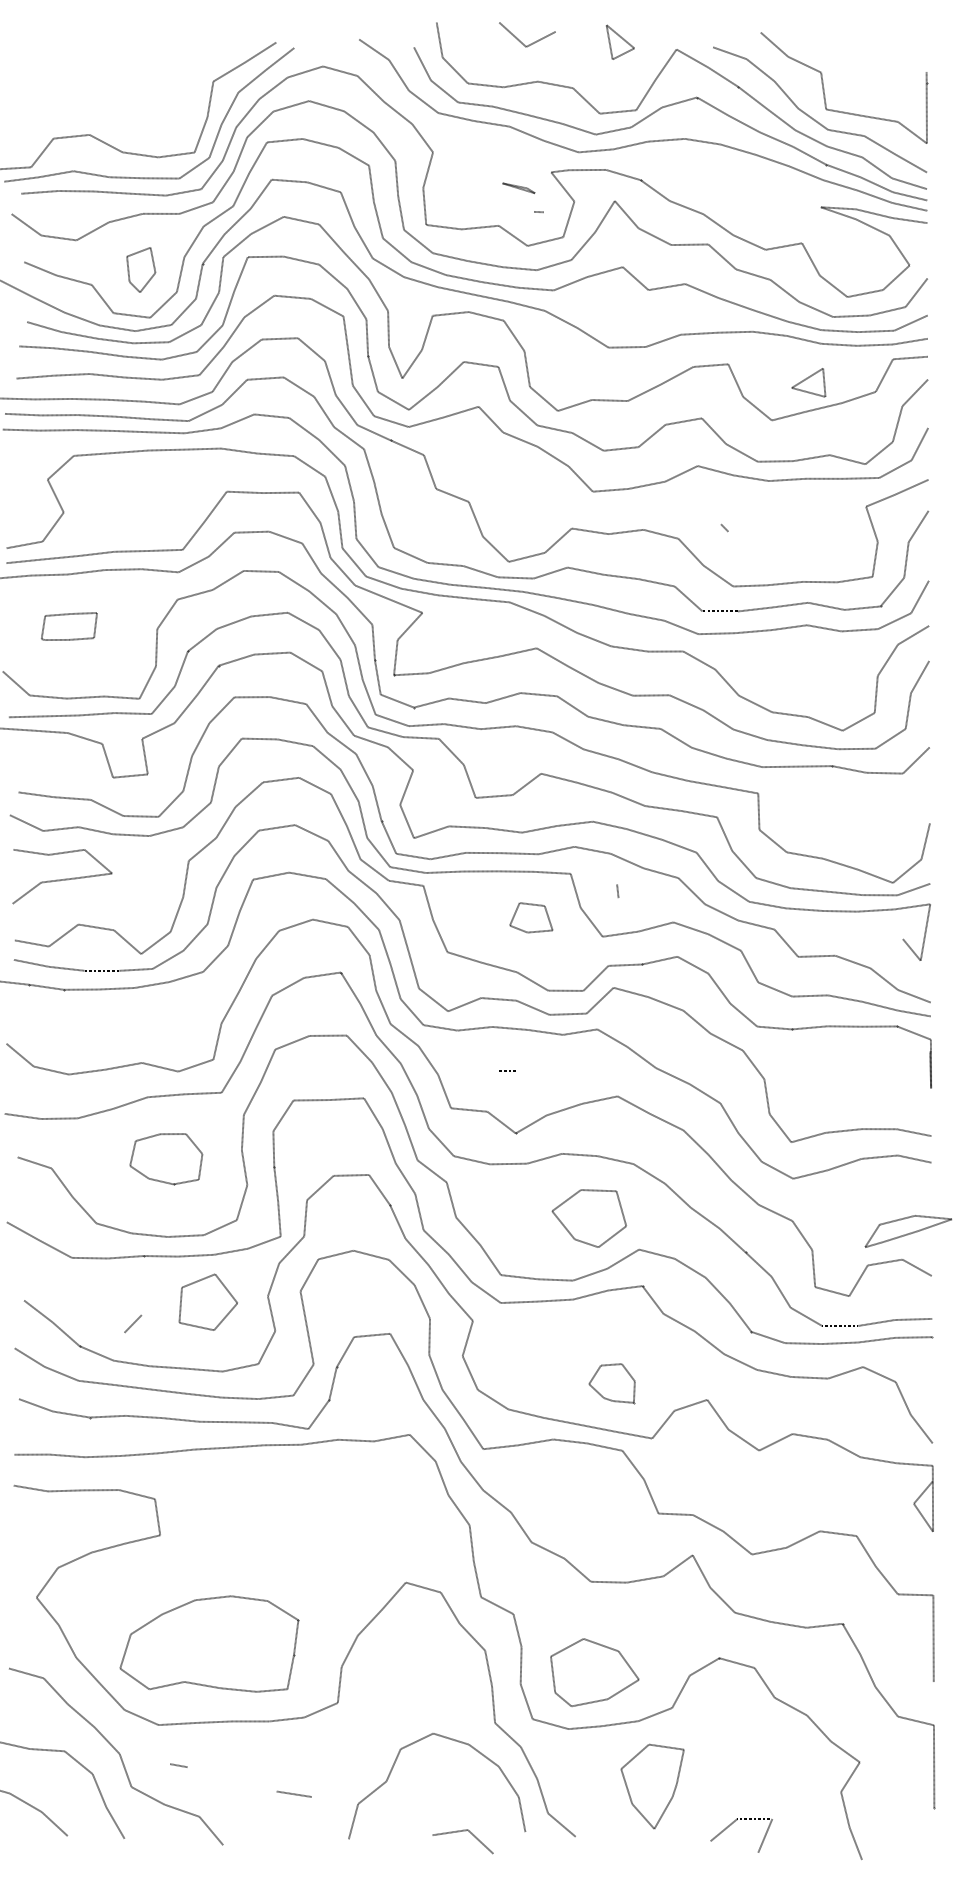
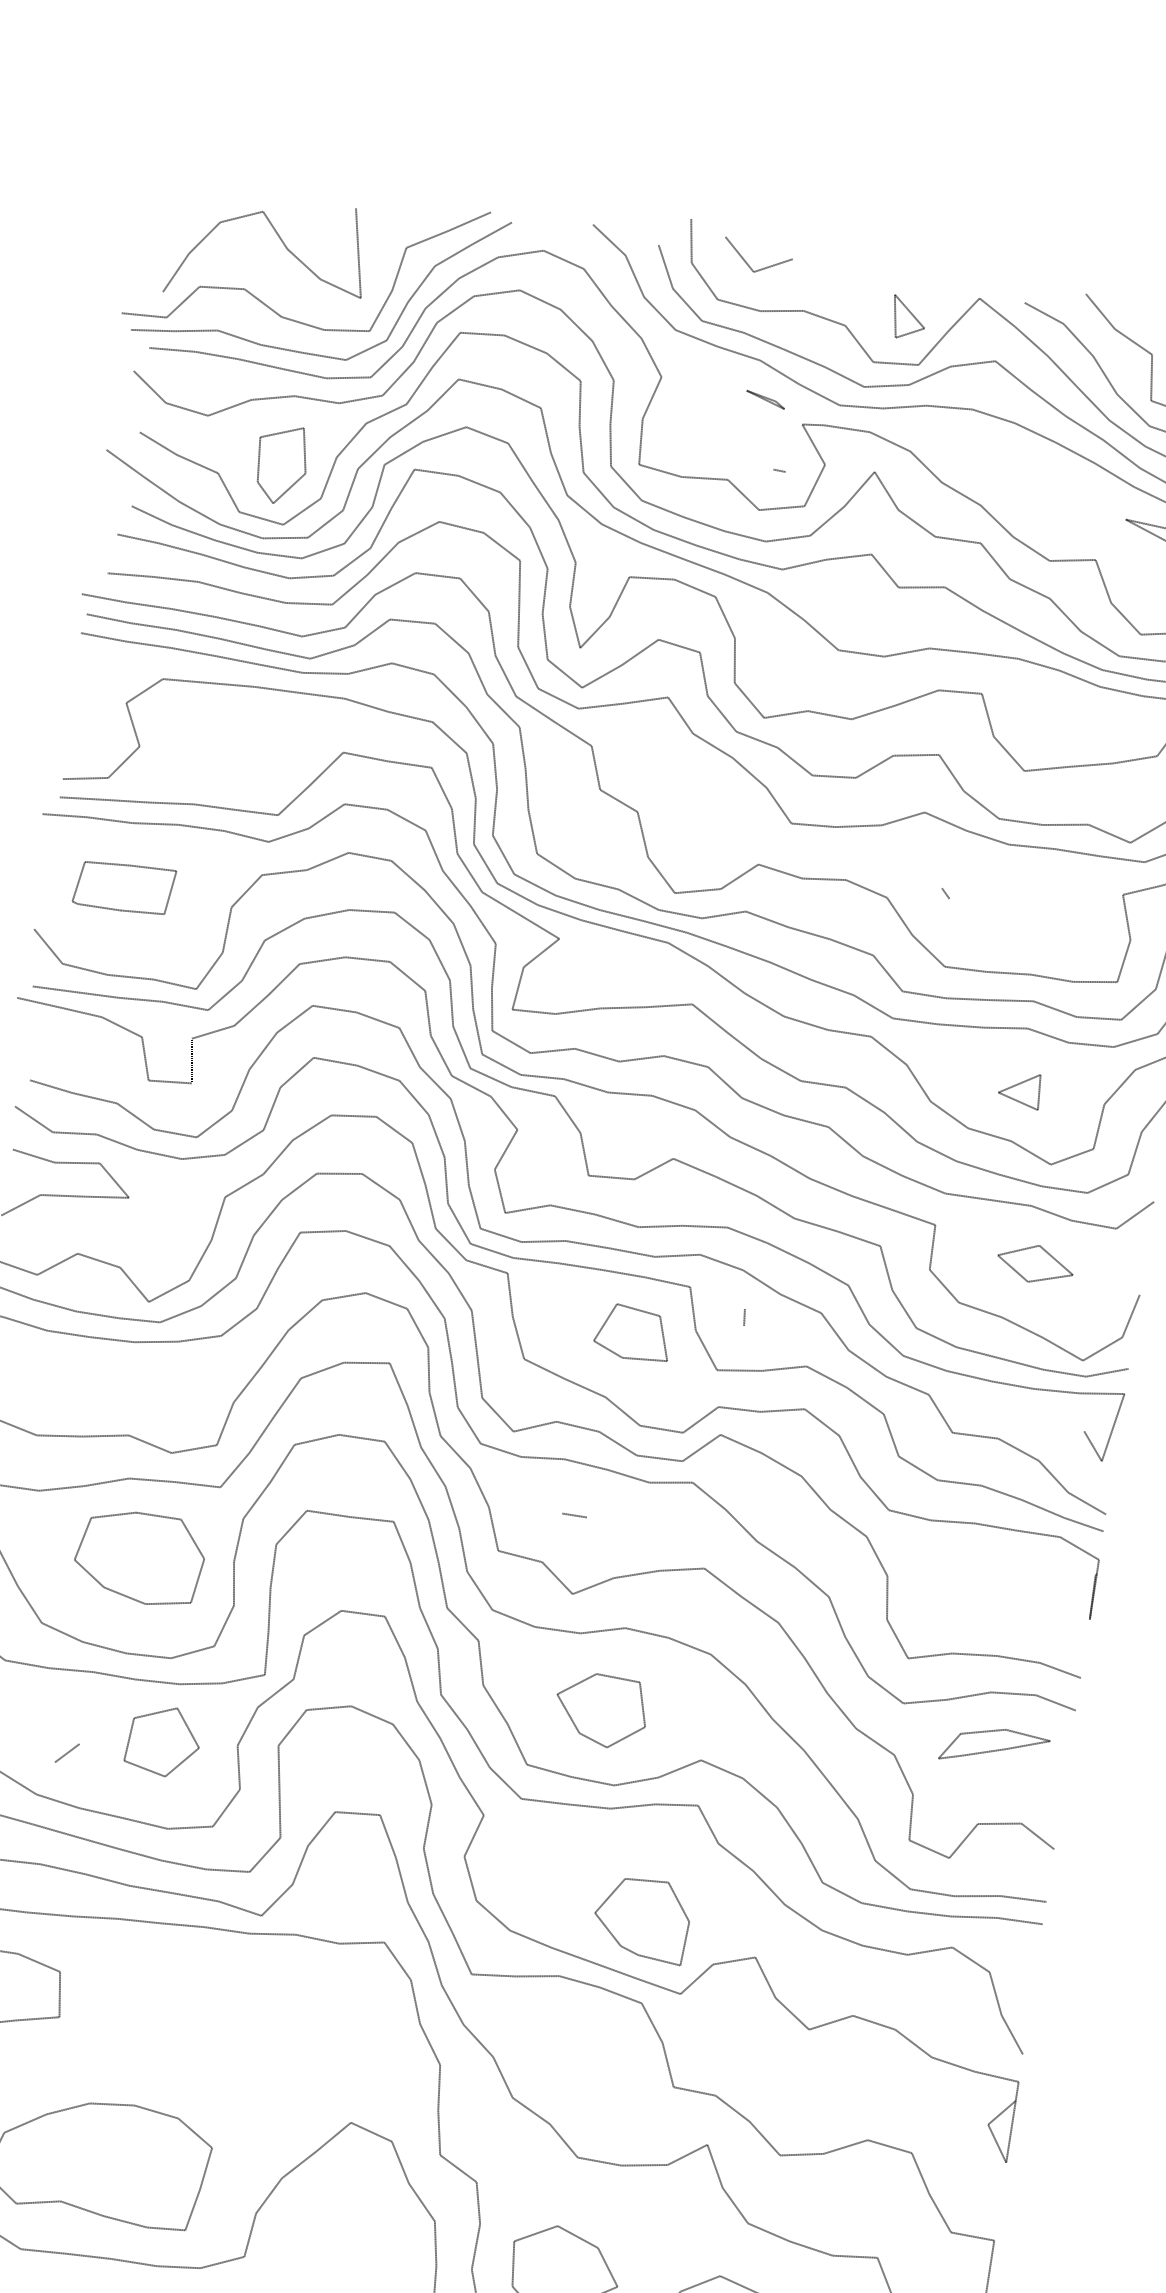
line: (520, 40) -> (747, 263), moved
part: (620, 41) -> (908, 317), moved
curve: (113, 93) -> (281, 243), added
part: (518, 187) -> (765, 398), moved
part: (141, 269) -> (281, 464), size x1.43
part: (808, 382) -> (1019, 1089), moved
part: (69, 626) -> (124, 887), size x1.43
part: (842, 811) -> (1035, 1263), added
part: (531, 917) -> (633, 1332), size x1.43
part: (166, 1158) -> (140, 1557), size x1.43
part: (588, 1218) -> (600, 1710), moved
part: (907, 1231) -> (993, 1747), moved
part: (611, 1383) -> (641, 1918), size x1.67

